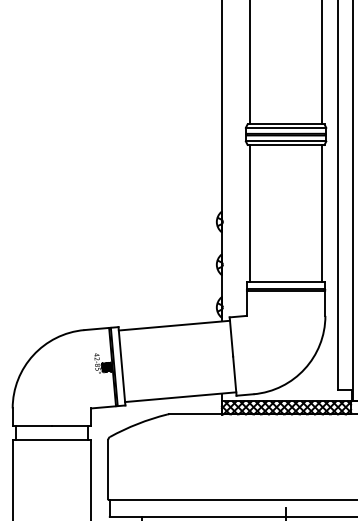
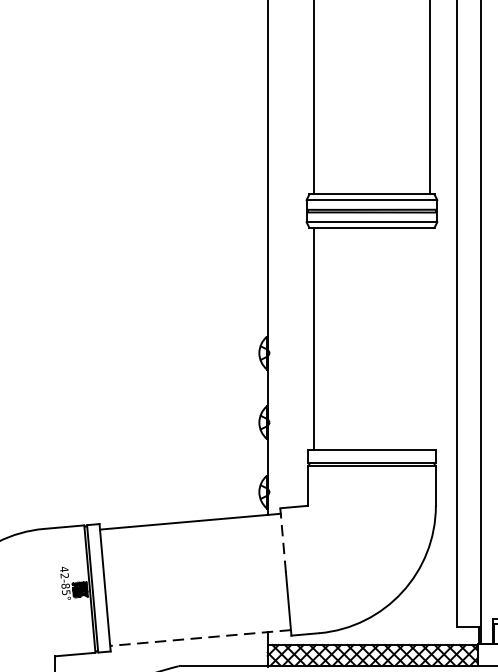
line: (321, 212) -> (429, 337), removed
line: (231, 336) -> (283, 539), solid -> dashed
line: (180, 397) -> (200, 638), solid -> dashed

